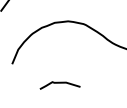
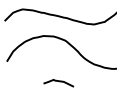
curve: (60, 84) -> (59, 82), moved

